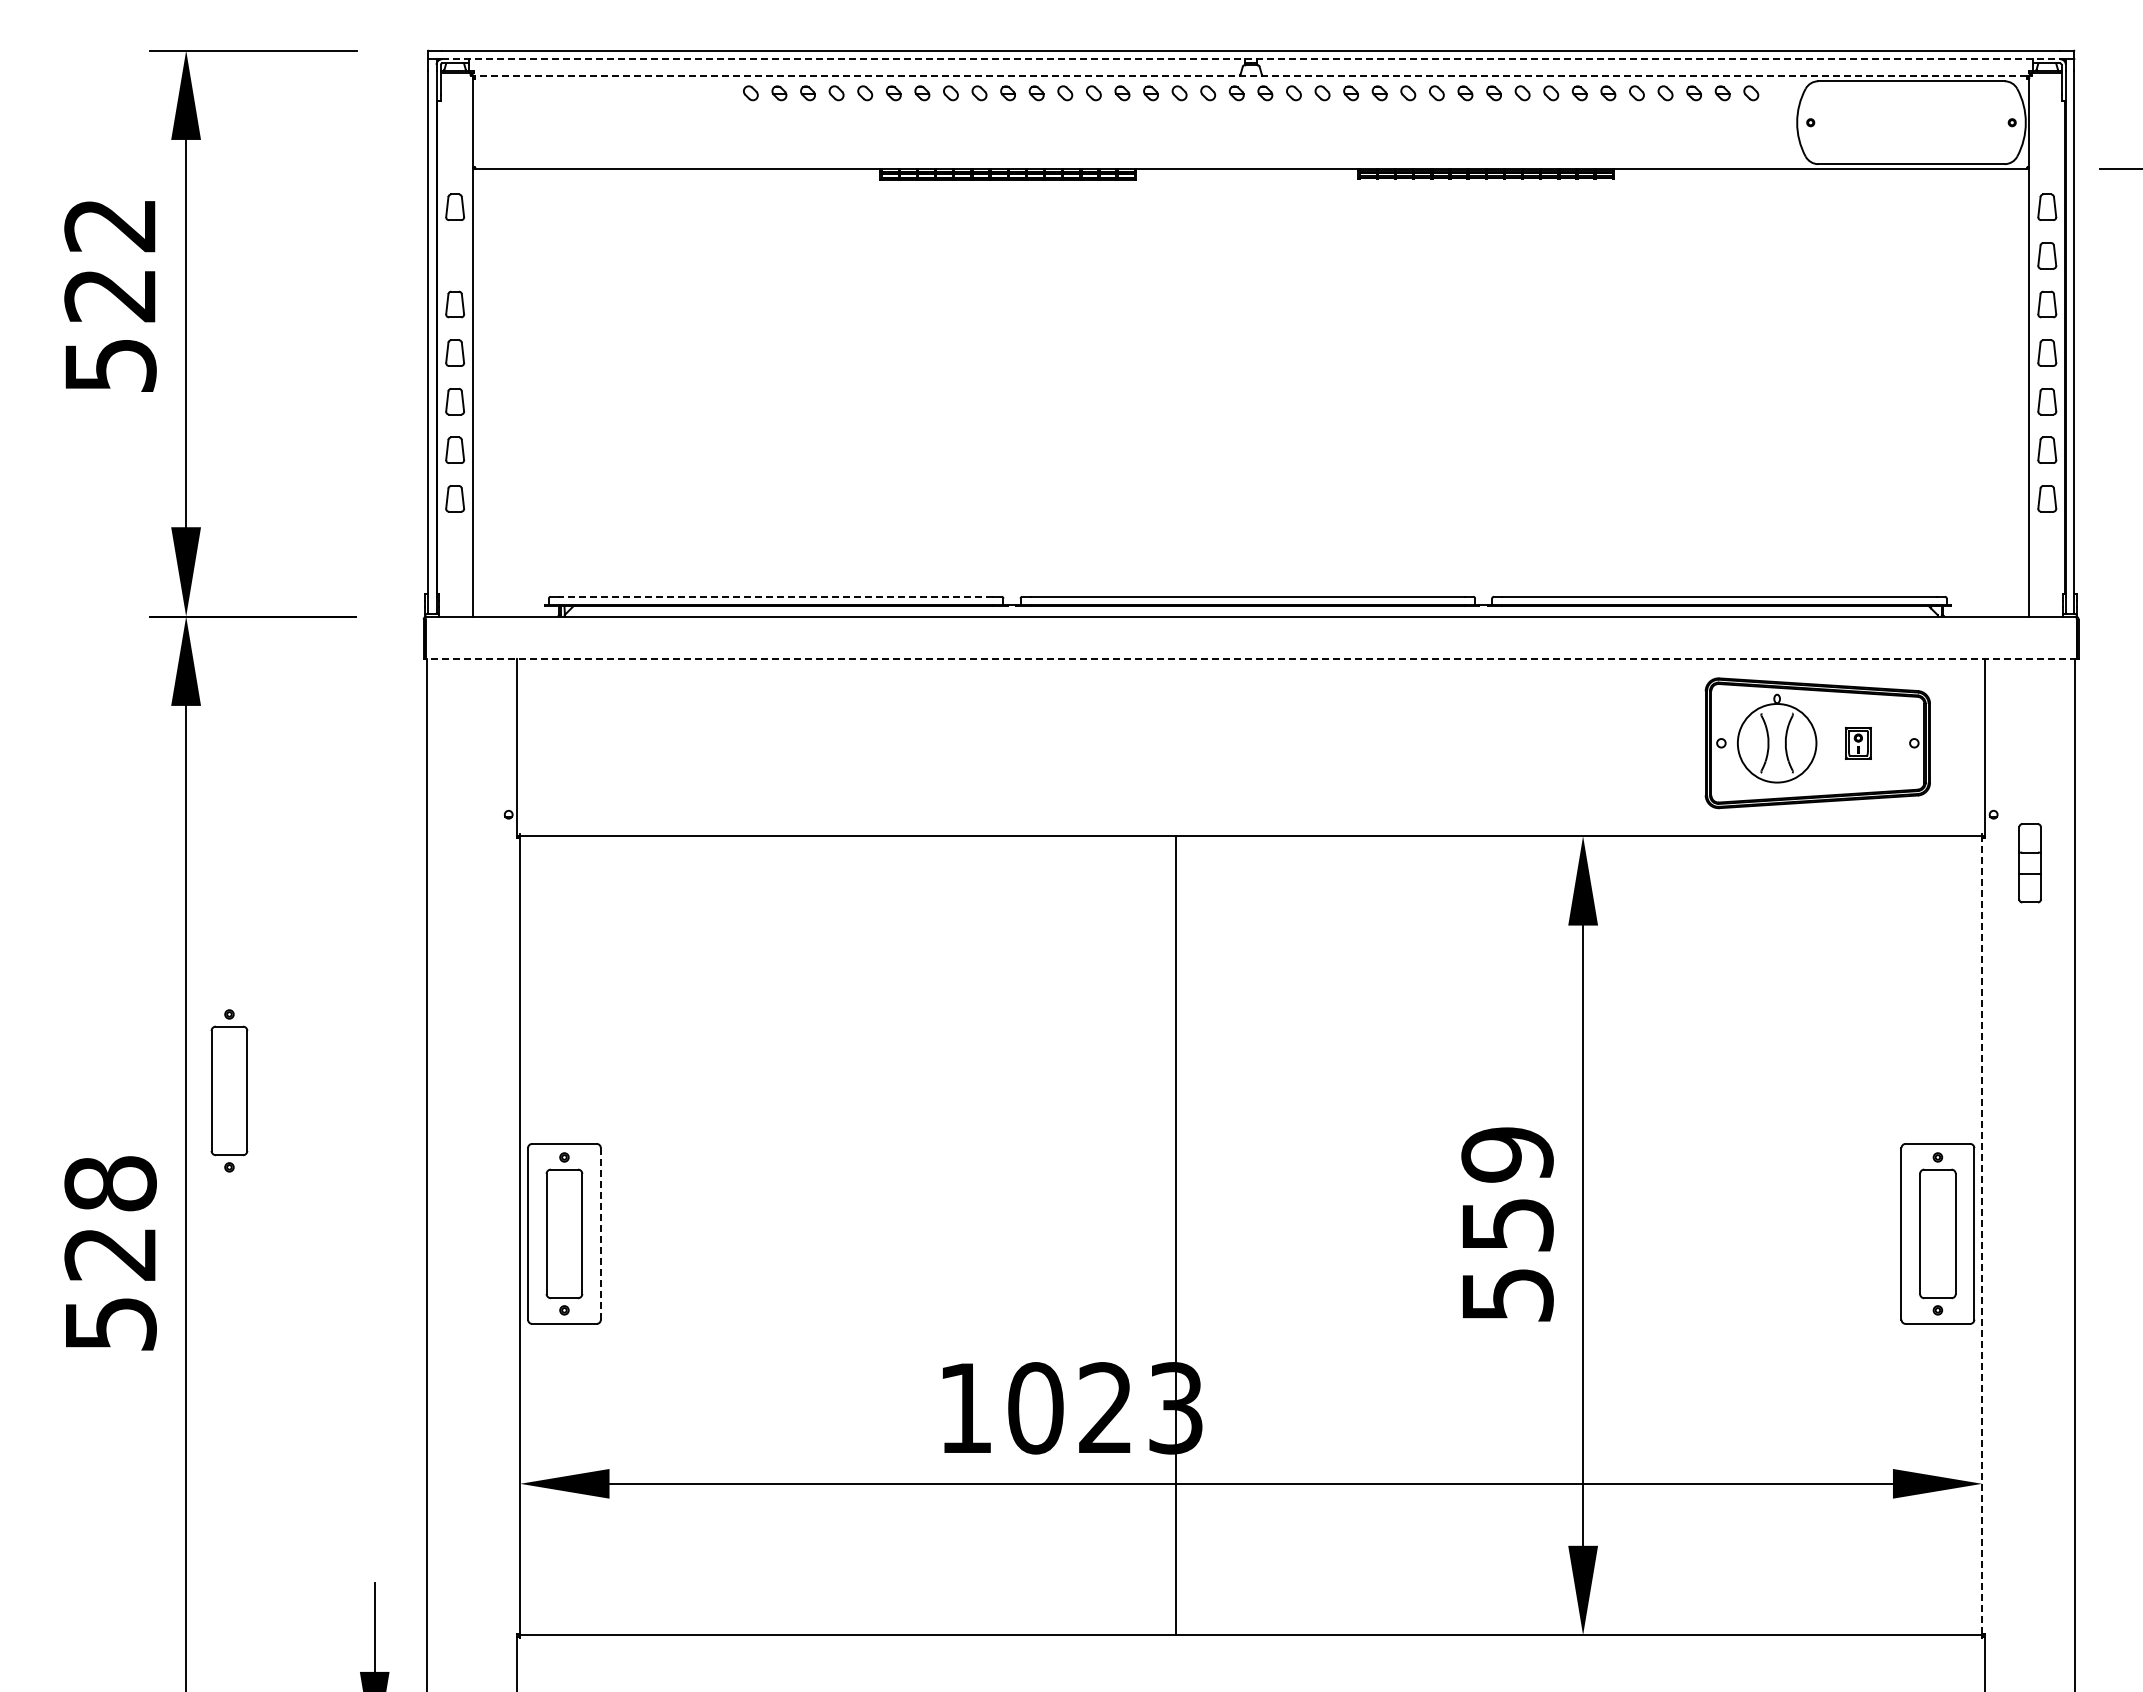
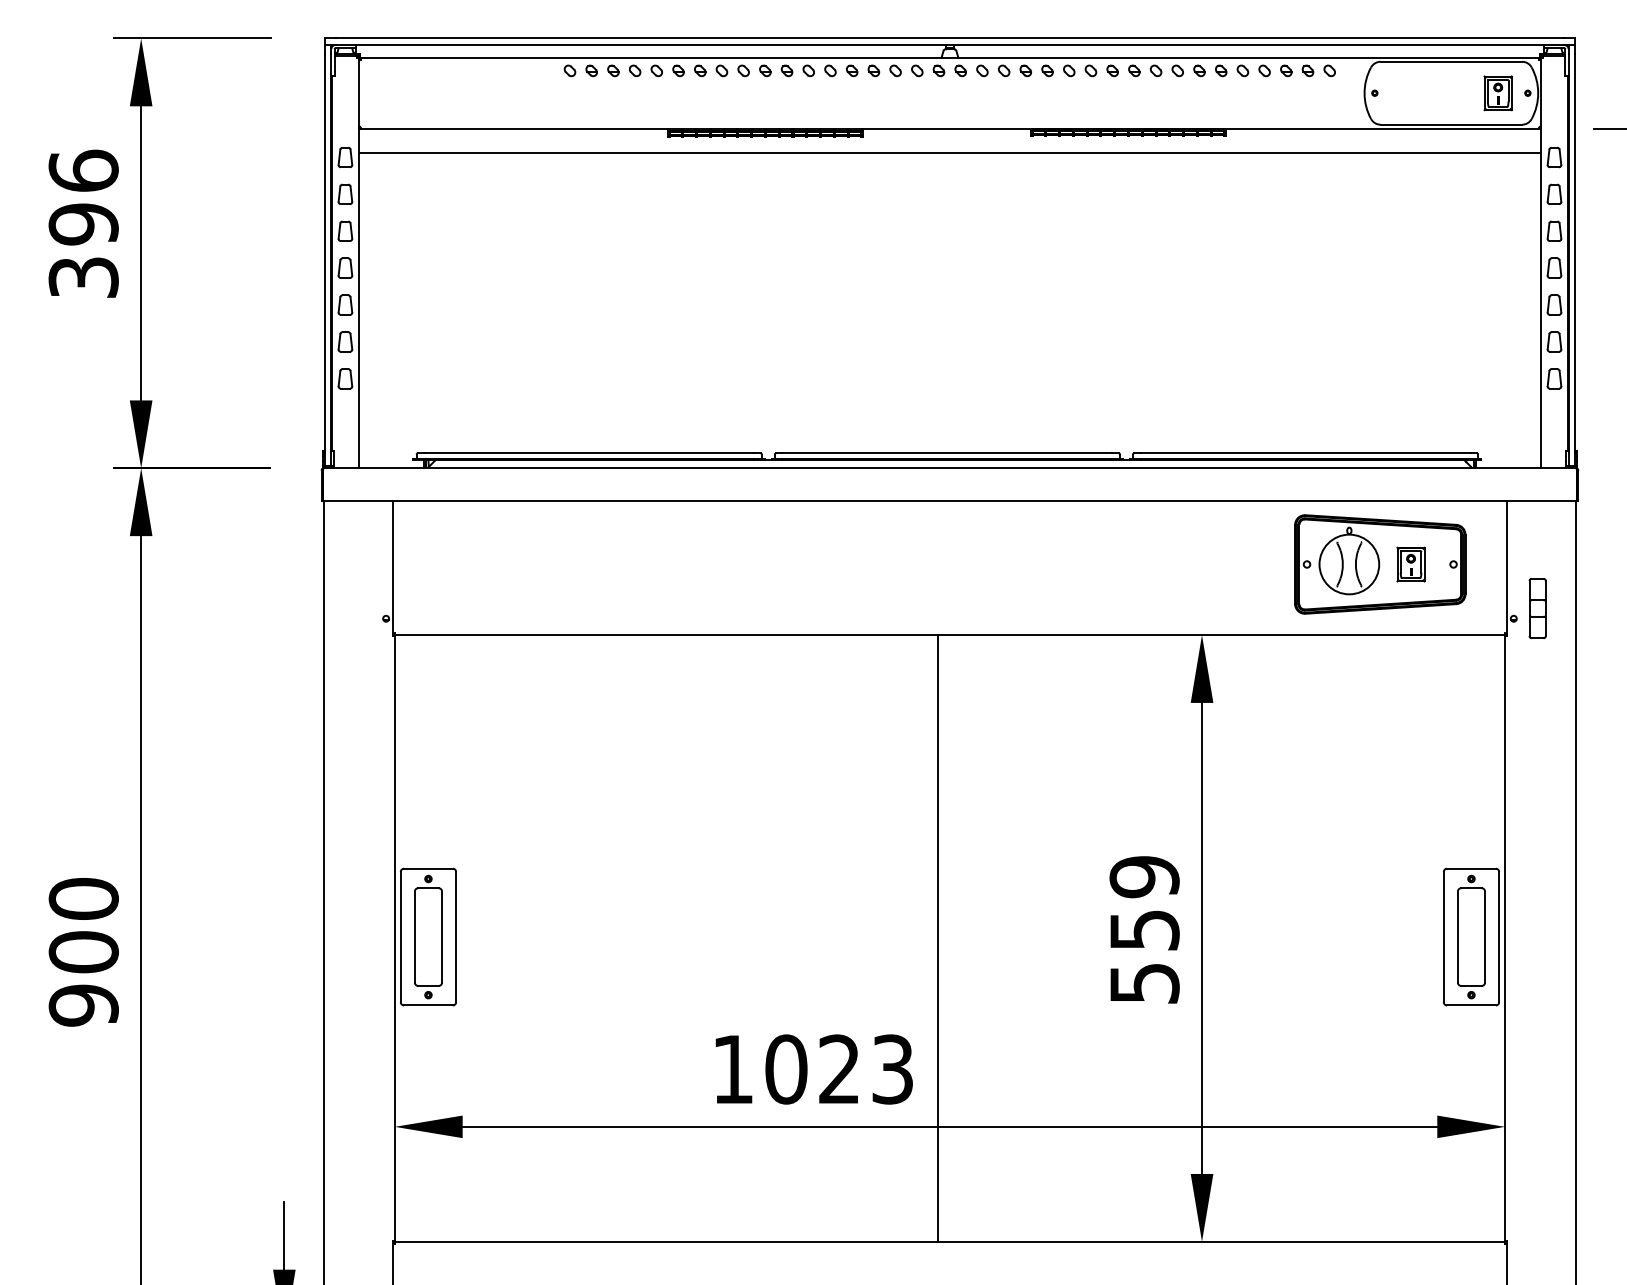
line: (1251, 59) -> (950, 45), dashed -> solid
line: (1251, 76) -> (950, 58), dashed -> solid
part: (1973, 122) -> (1498, 93), added
line: (1251, 202) -> (950, 153), added
part: (454, 255) -> (344, 194), added
text: (110, 294) -> (83, 223), 522 -> 396
line: (775, 596) -> (588, 453), dashed -> solid
line: (1251, 659) -> (950, 500), dashed -> solid
part: (1858, 743) -> (1411, 564), size x1.43
part: (2029, 863) -> (1537, 608), moved
part: (229, 1090) -> (174, 828), removed
line: (600, 1233) -> (455, 936), dashed -> solid
line: (1175, 1235) -> (938, 938), moved
line: (1982, 1235) -> (1505, 938), dashed -> solid
text: (110, 1254) -> (83, 952), 528 -> 900

